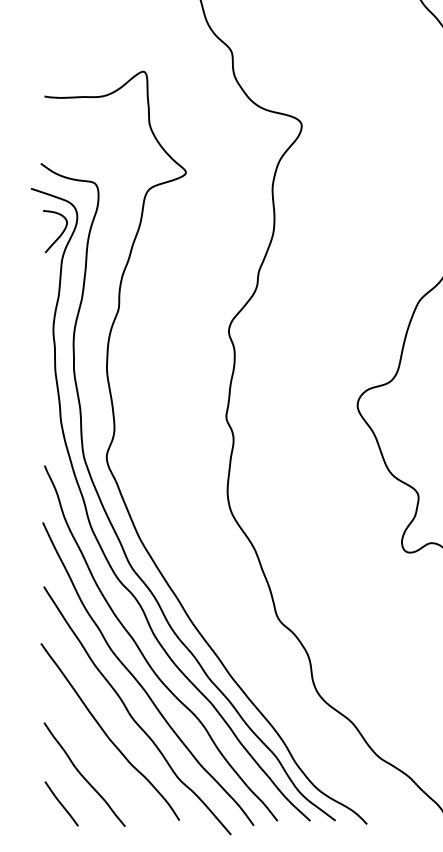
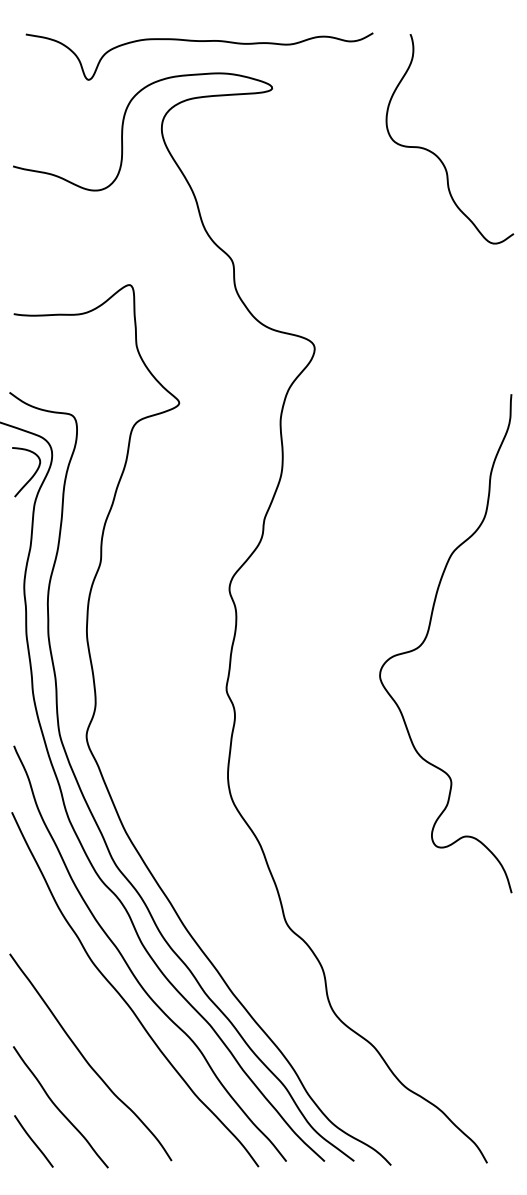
curve: (131, 715) -> (115, 1037), removed

